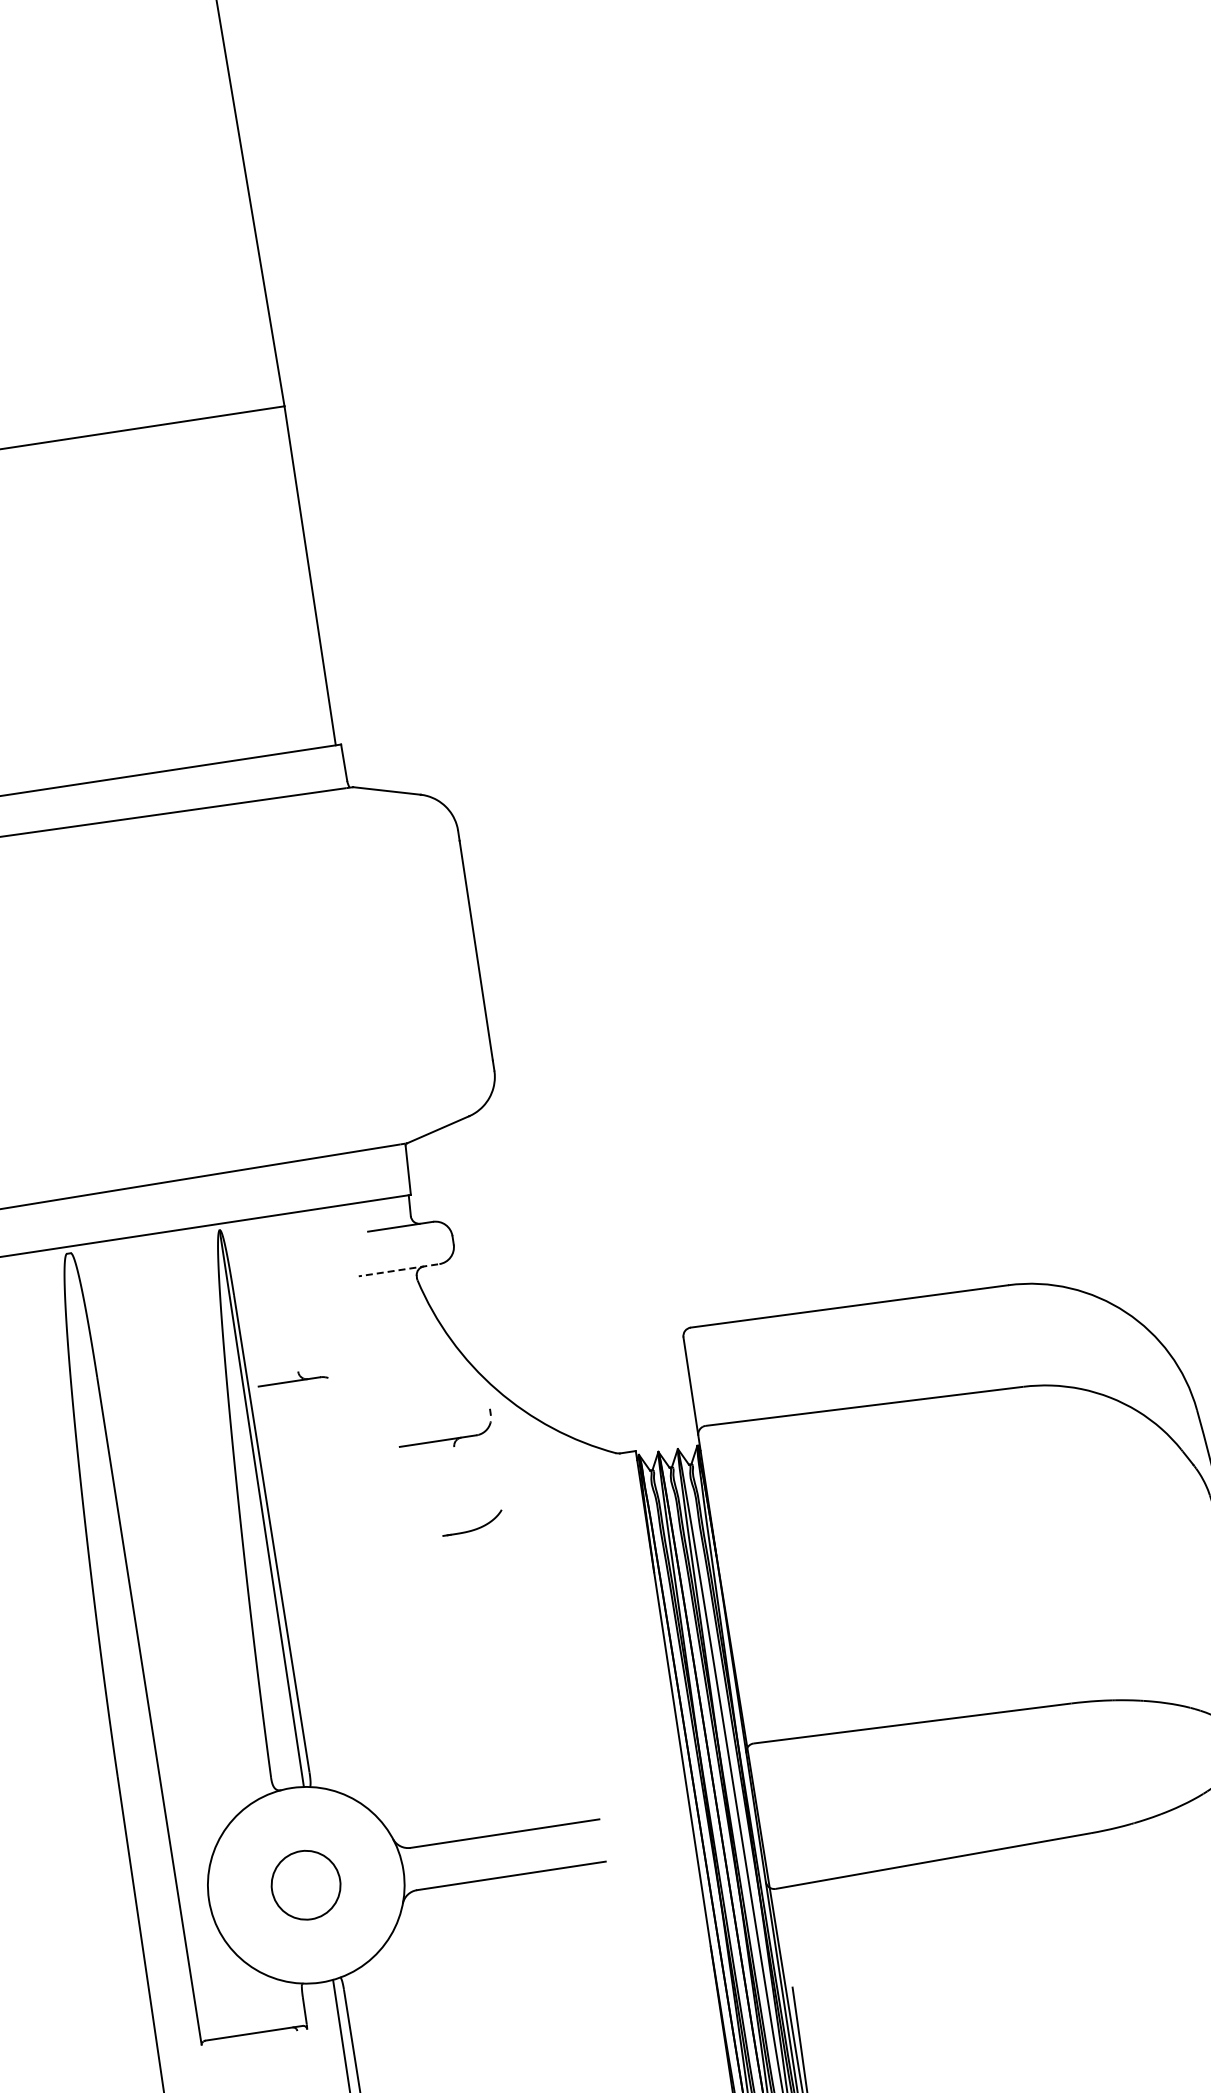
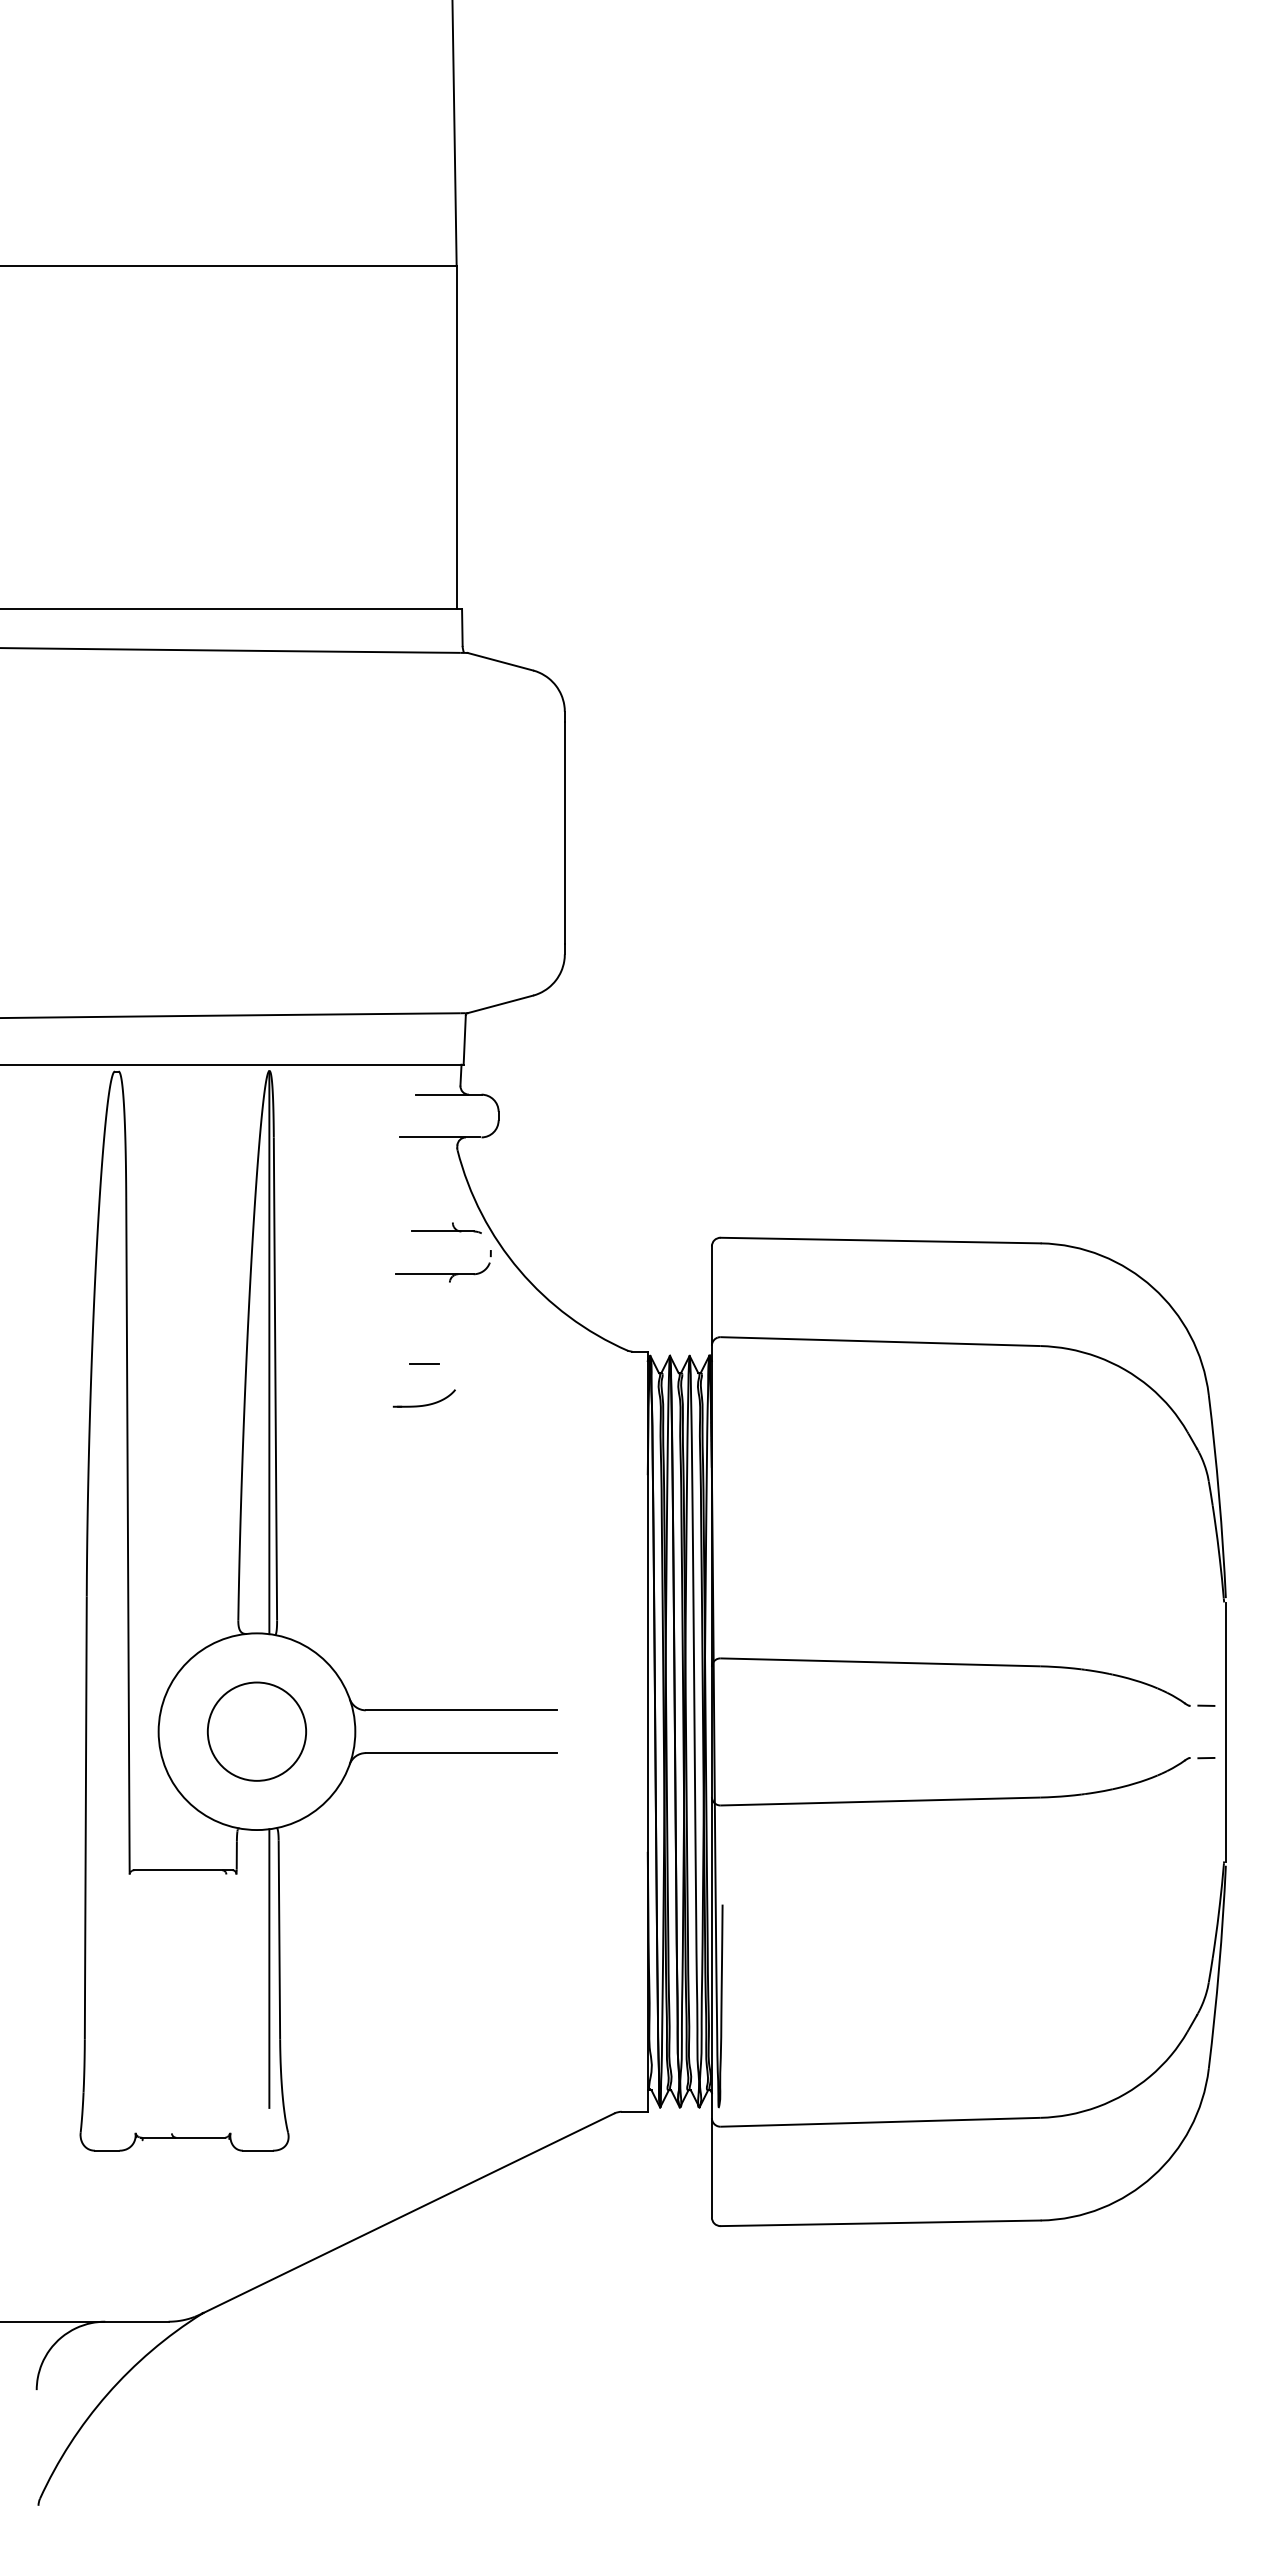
line: (397, 1270) -> (439, 1137), dashed -> solid
part: (292, 1377) -> (446, 1227), moved
part: (446, 1439) -> (443, 1273), moved
line: (416, 1496) -> (424, 1363), added
part: (471, 1523) -> (423, 1398), moved
circle: (305, 1885) -> (256, 1731), size x1.43

